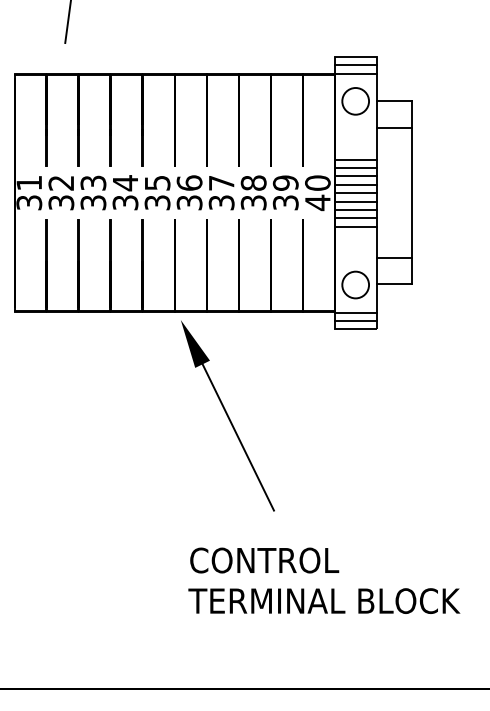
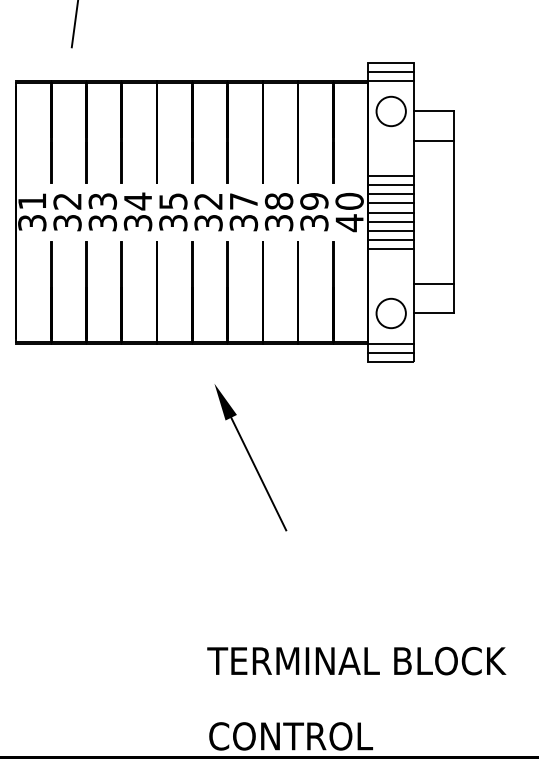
text: (189, 182) -> (208, 200), 36 -> 32
part: (227, 415) -> (250, 456), size x0.7
text: (264, 560) -> (290, 736), moved

